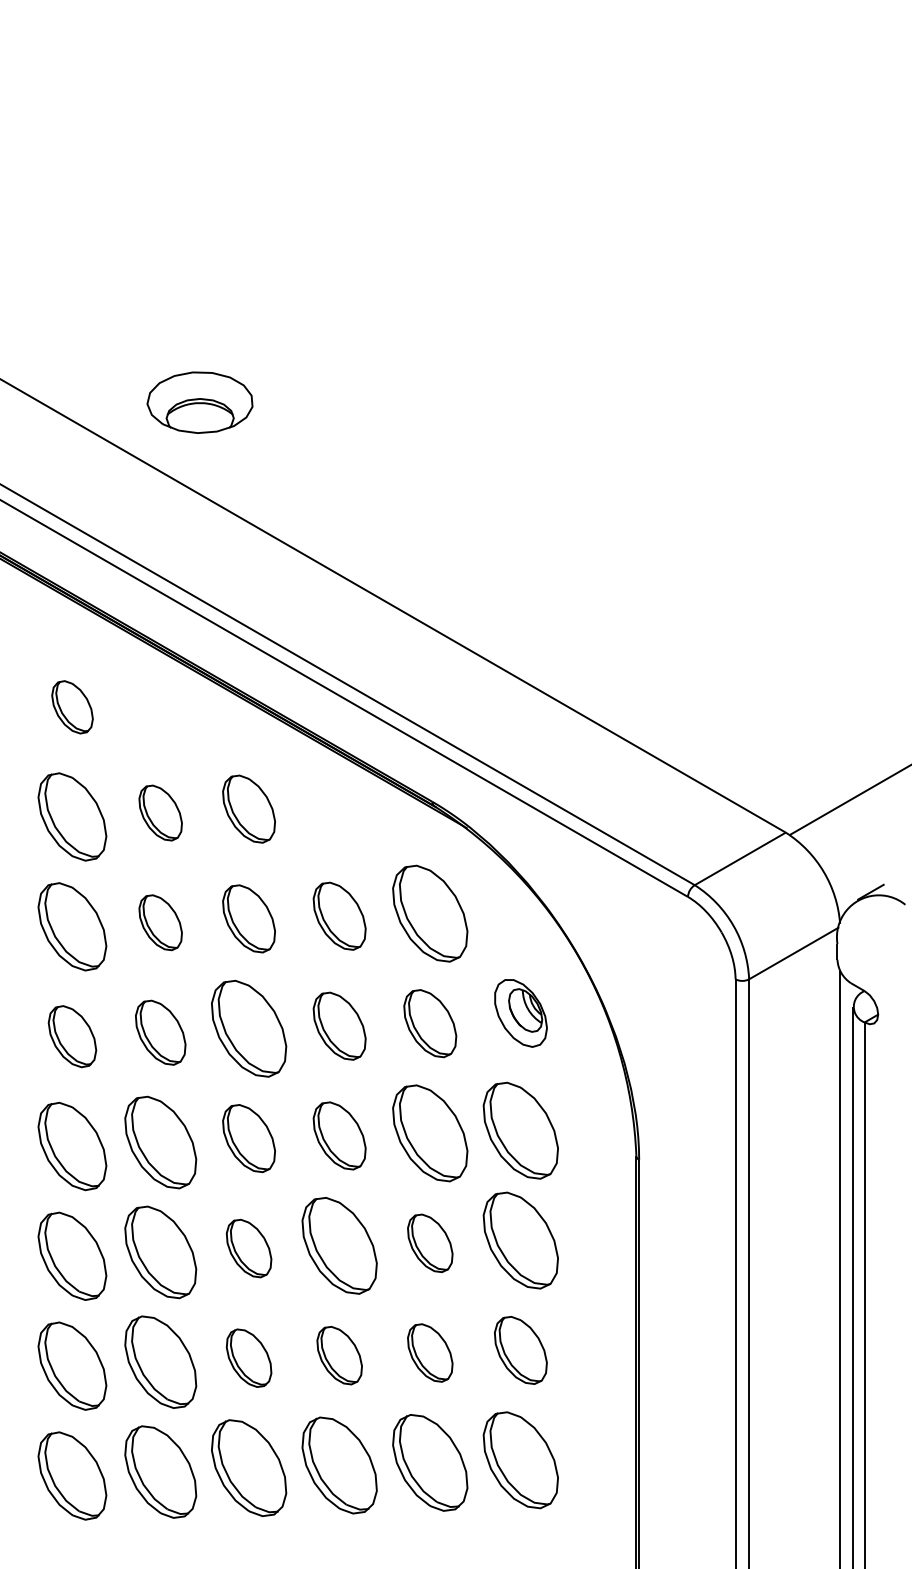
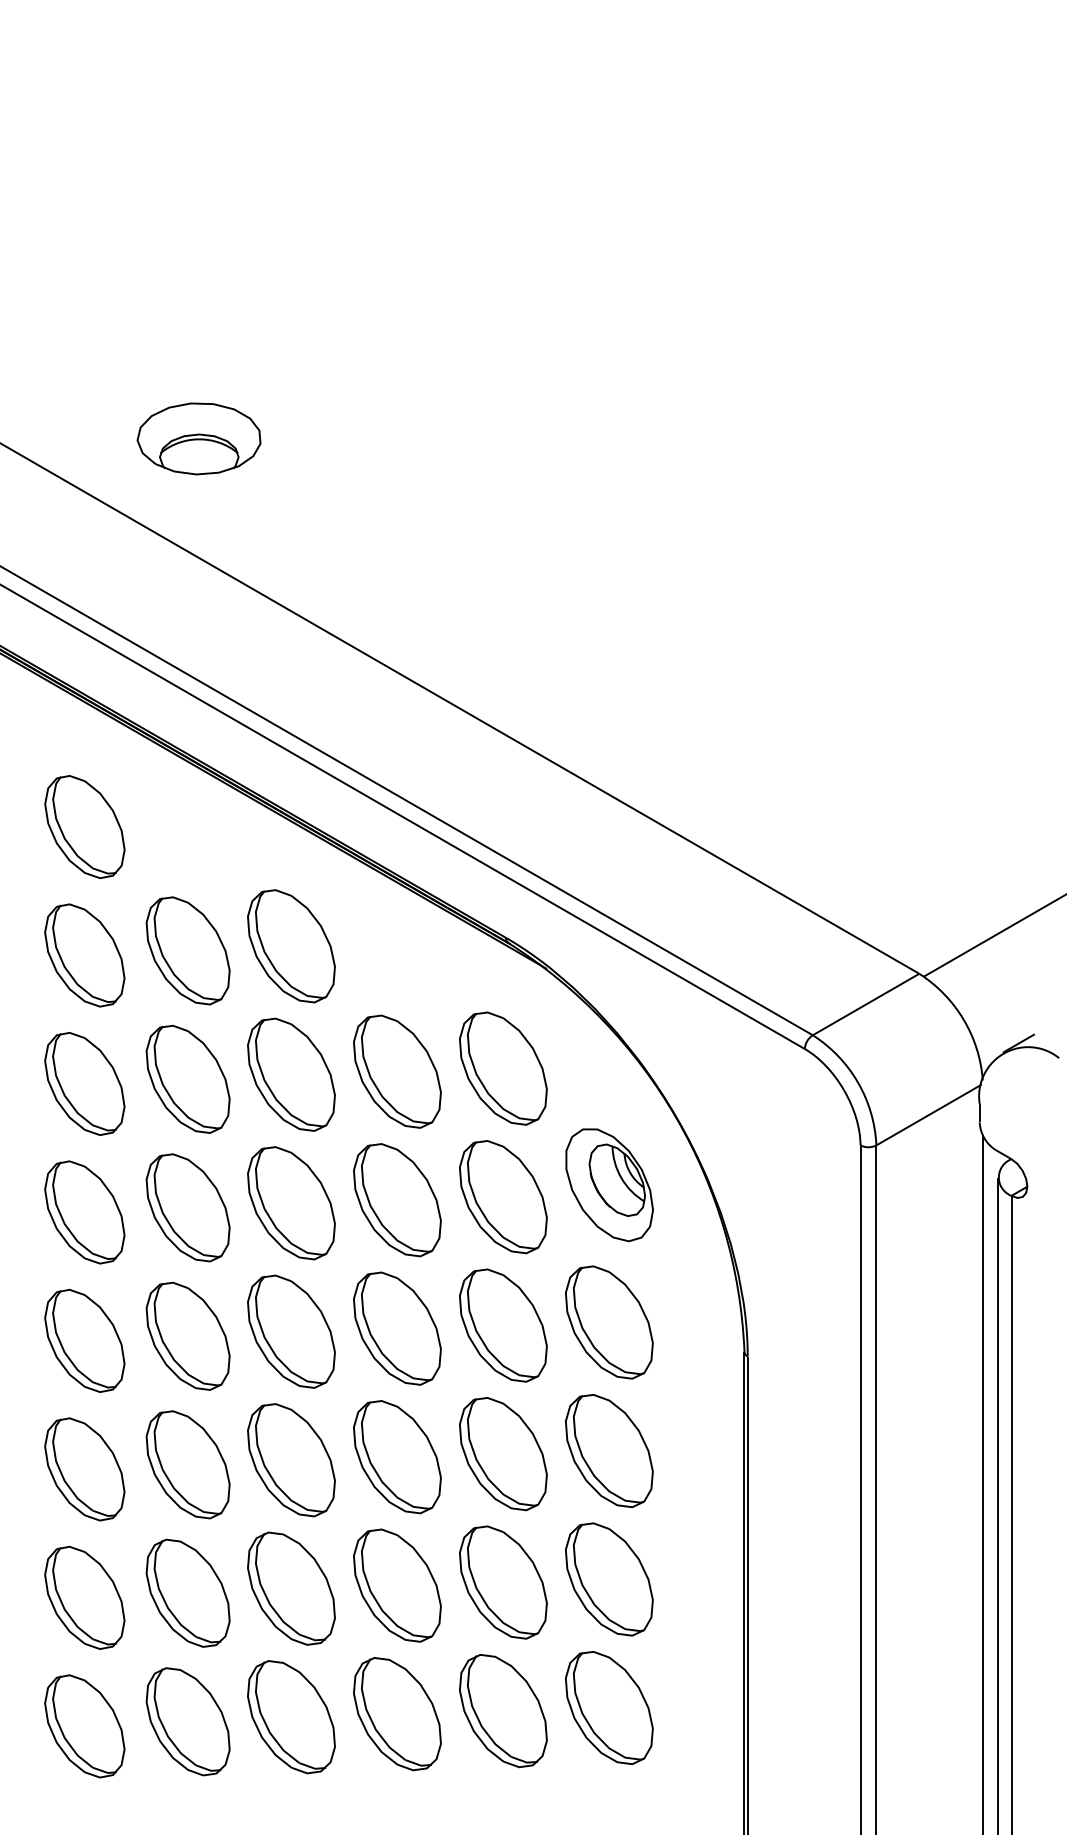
part: (199, 402) -> (198, 438), moved
part: (72, 707) -> (84, 827), size x1.67
part: (249, 809) -> (291, 946), size x1.43
part: (160, 812) -> (187, 950), size x1.67
part: (339, 916) -> (397, 1071), size x1.43
part: (249, 918) -> (291, 1074), size x1.43
part: (160, 922) -> (187, 1078), size x1.67
part: (520, 1013) -> (609, 1185), size x1.43
part: (430, 1023) -> (503, 1197), size x1.43
part: (339, 1026) -> (397, 1200), size x1.43
part: (160, 1032) -> (187, 1207), size x1.43
part: (72, 1036) -> (84, 1212), size x1.43
part: (339, 1135) -> (397, 1328), size x1.43
part: (249, 1138) -> (291, 1331), size x1.43
part: (430, 1243) -> (503, 1454), size x1.67
part: (249, 1248) -> (291, 1460), size x1.67
part: (520, 1350) -> (609, 1579), size x1.43
part: (430, 1353) -> (503, 1582), size x1.67
part: (339, 1355) -> (397, 1585), size x1.67
part: (249, 1358) -> (291, 1588), size x1.67

